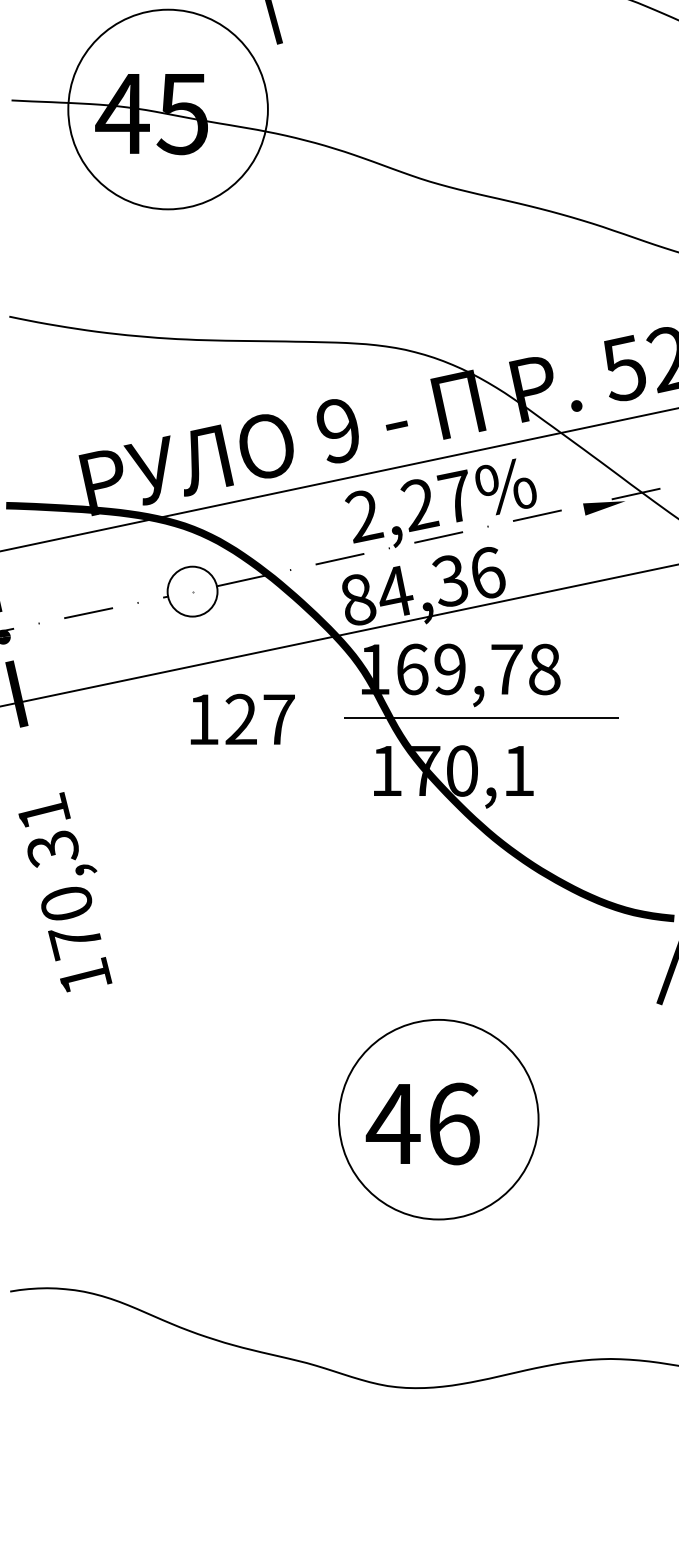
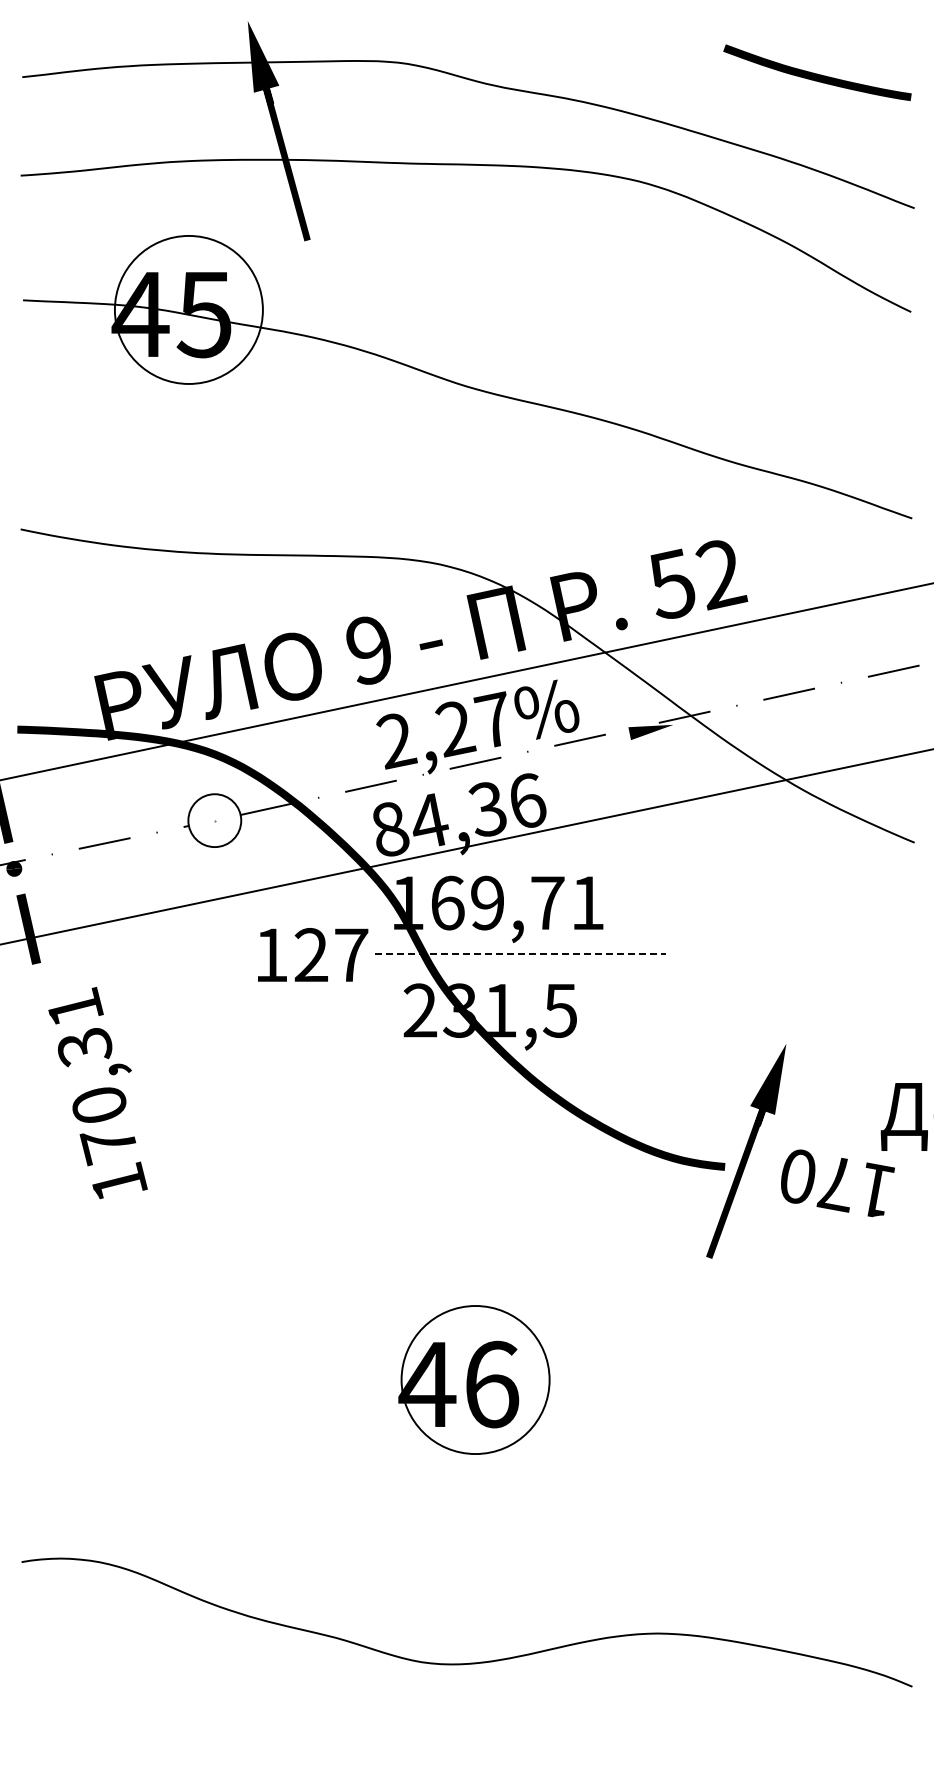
circle: (167, 109) -> (188, 309), size x0.7
text: (544, 669) -> (587, 903), 169,78 -> 169,71
line: (481, 717) -> (520, 954), solid -> dashed
text: (243, 718) -> (313, 954), moved
text: (451, 770) -> (489, 1010), 170,1 -> 231,5
text: (64, 892) -> (97, 1093), moved
circle: (438, 1119) -> (475, 1379), size x0.7

